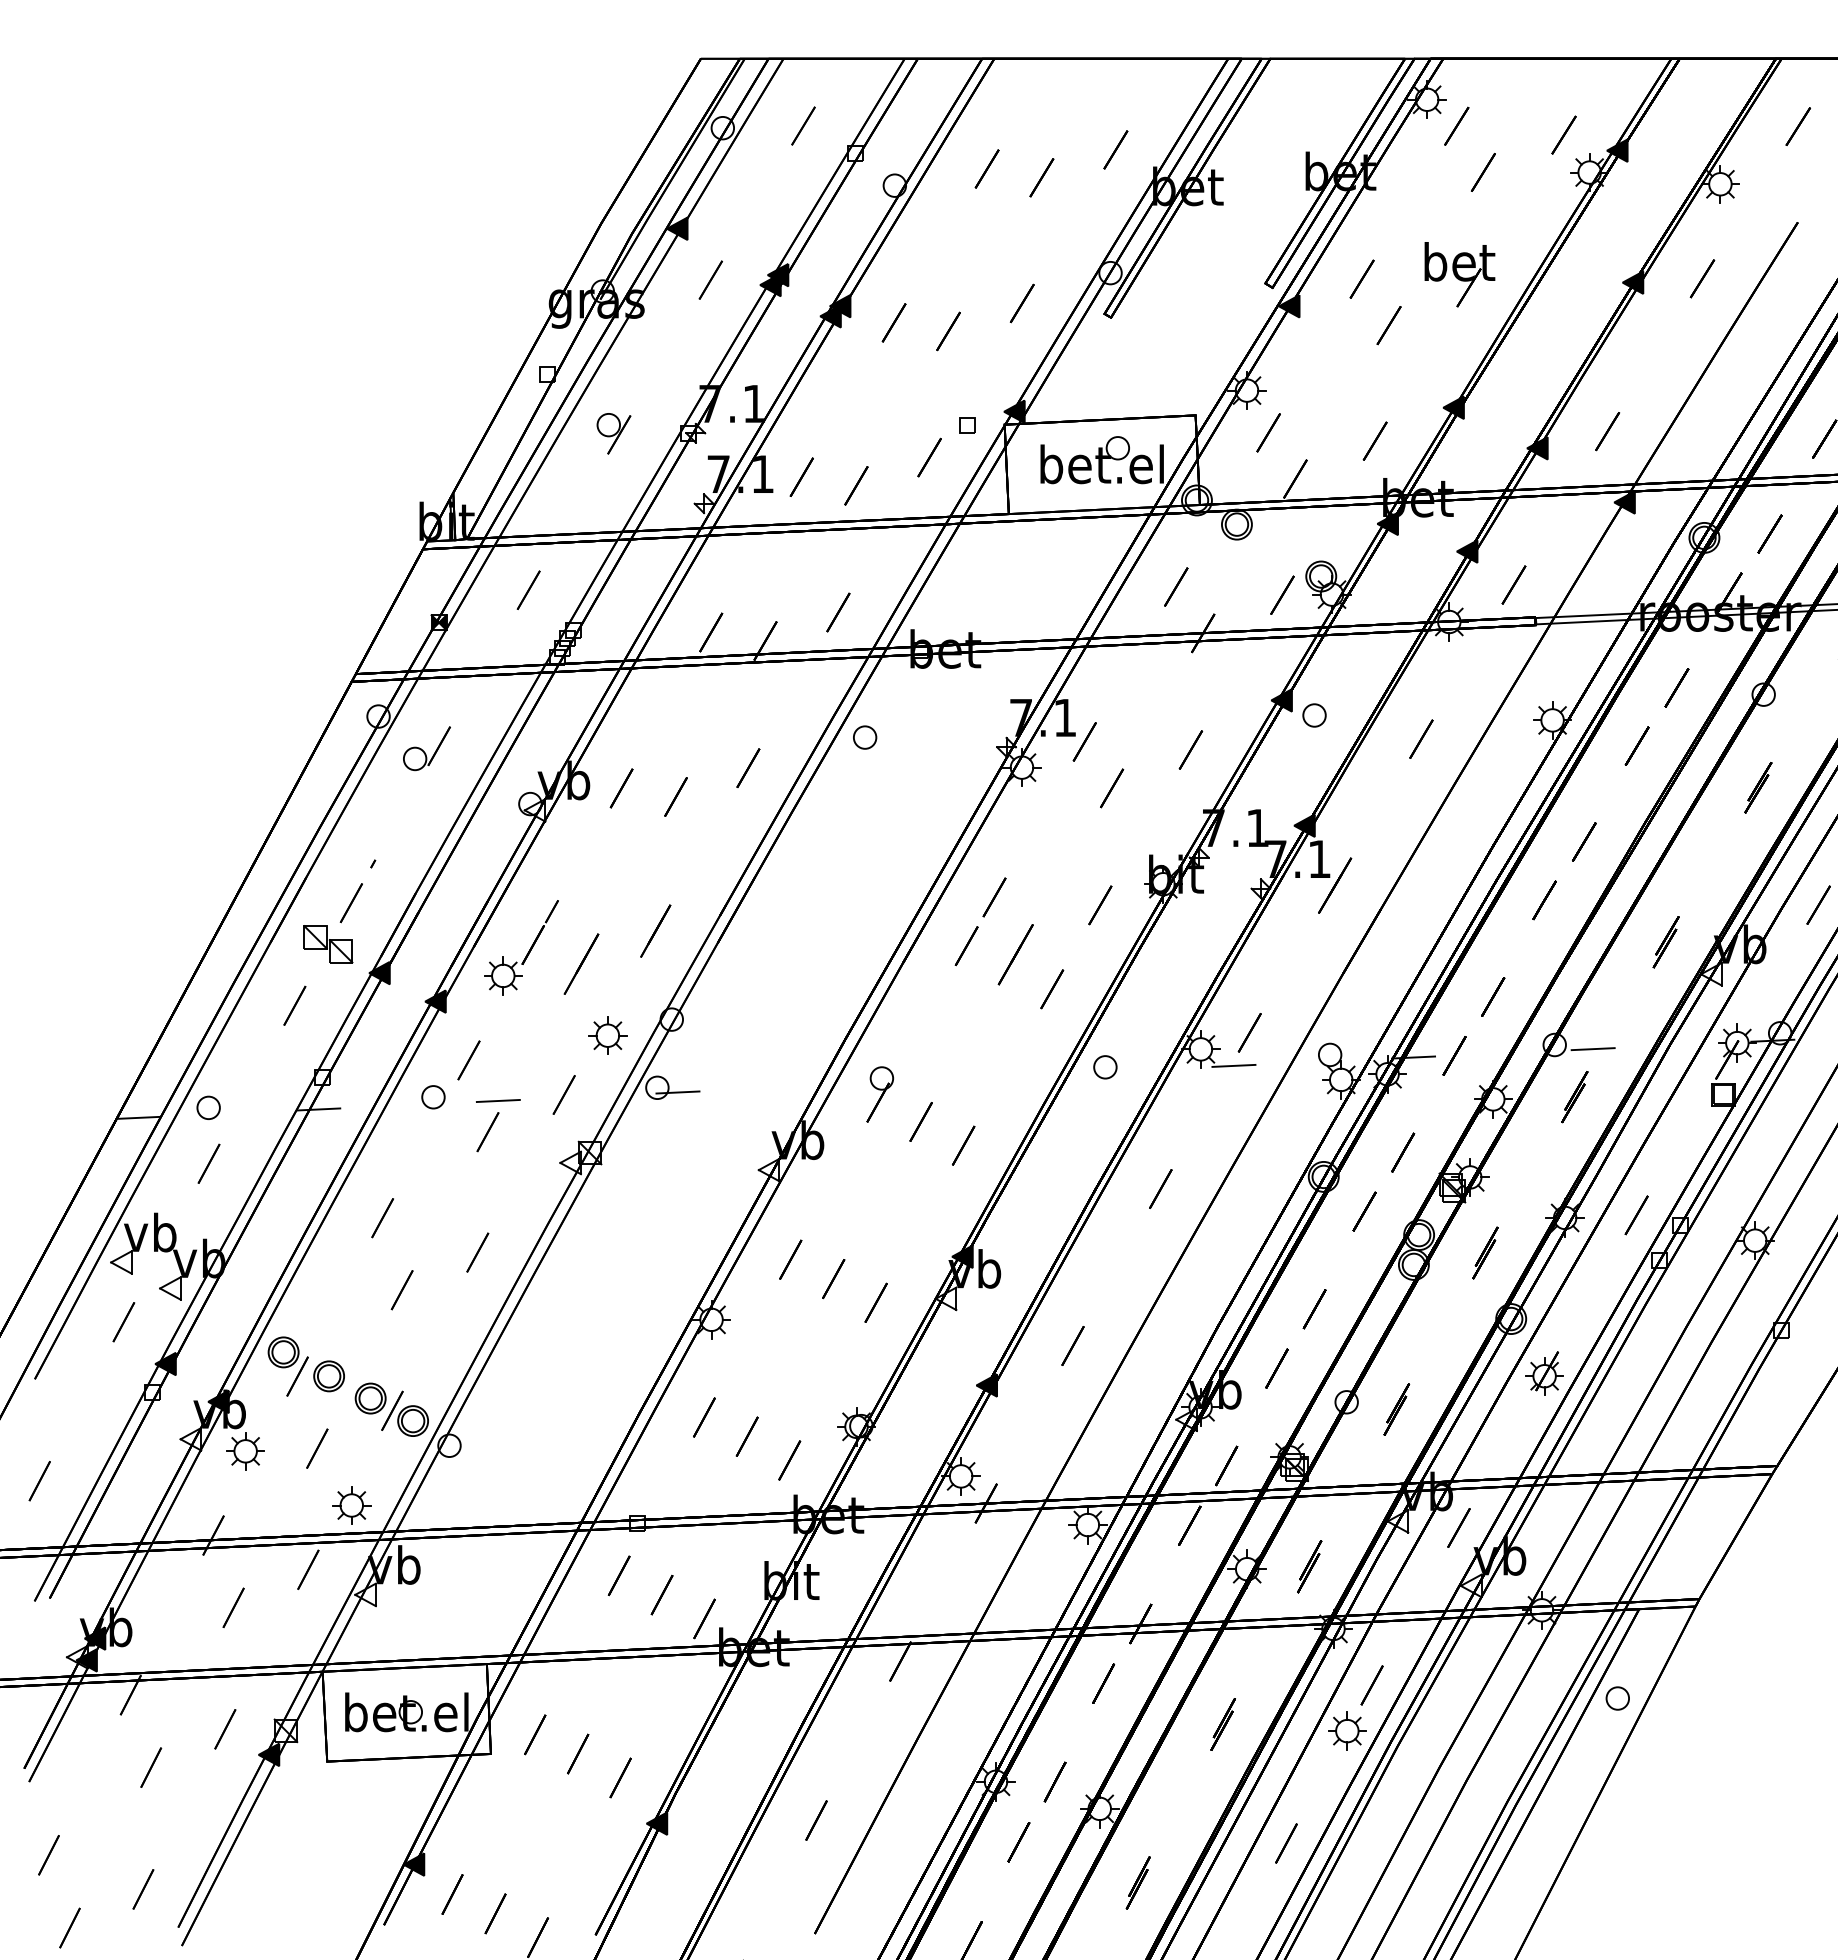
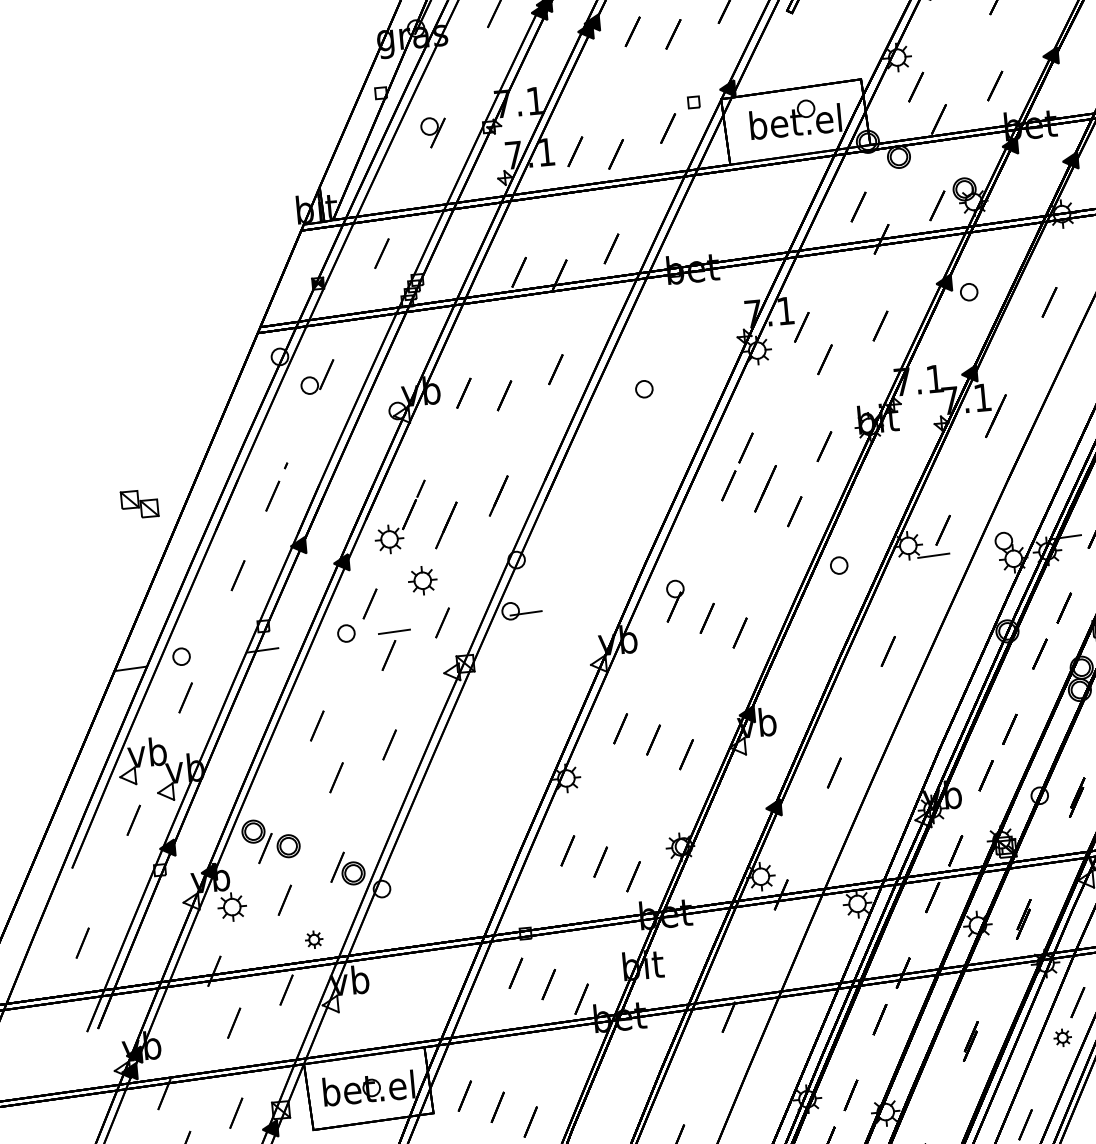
part: (865, 737) -> (644, 389), moved
part: (328, 944) -> (139, 504), moved
part: (607, 1035) -> (422, 580), moved
part: (370, 1398) -> (320, 859), removed
part: (351, 1505) -> (313, 939), size x0.6
part: (1347, 1730) -> (1062, 1037), size x0.6

